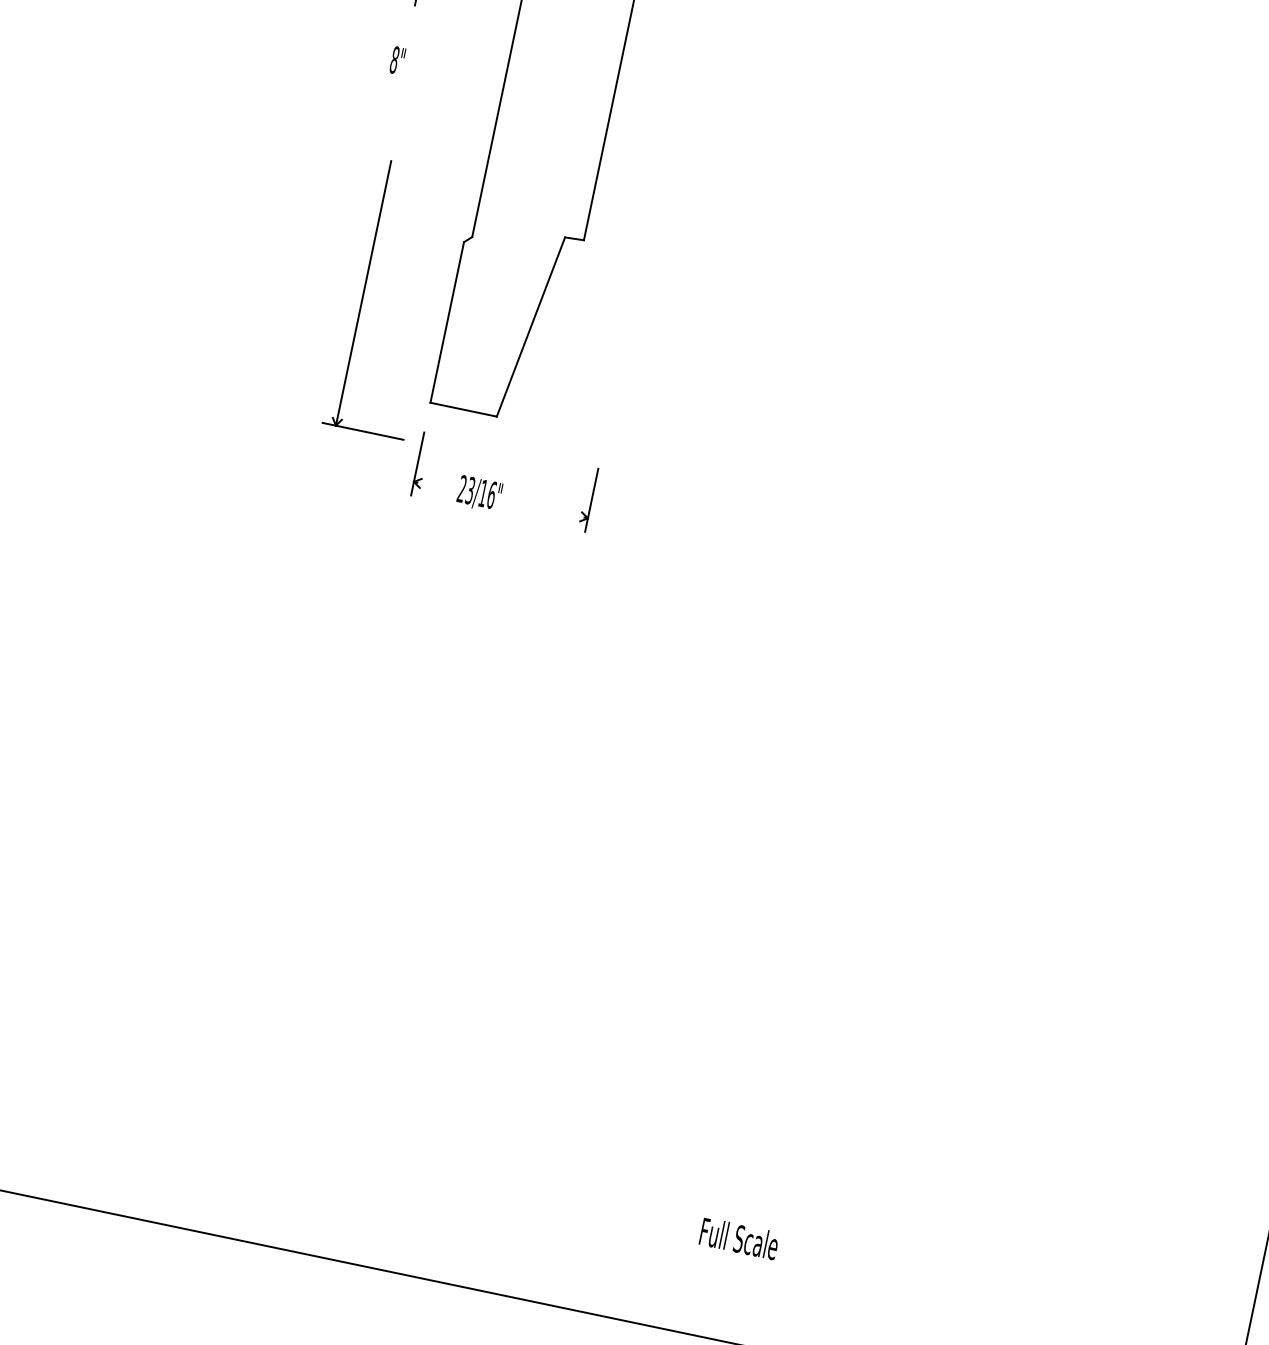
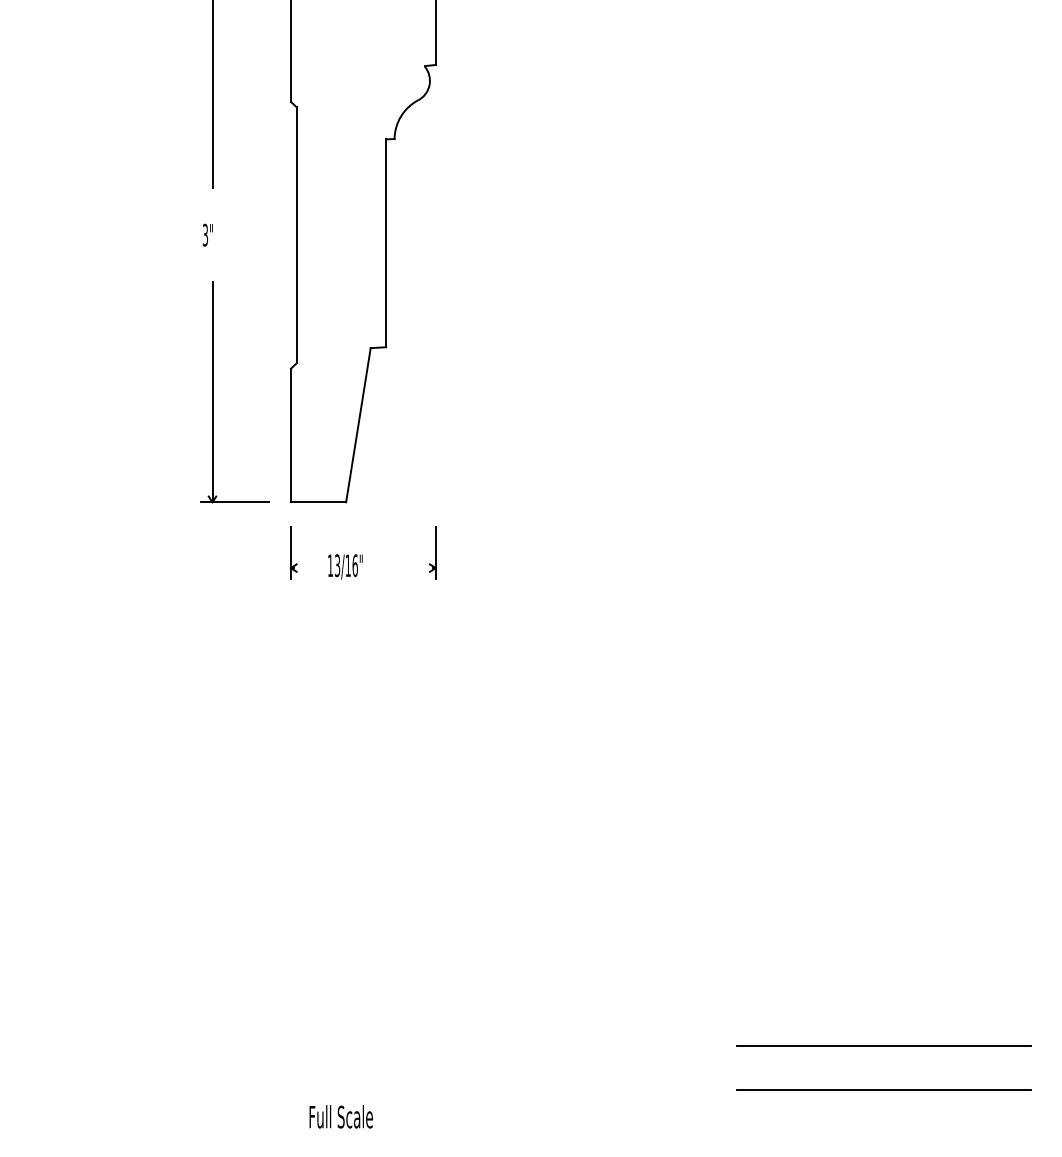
text: (394, 59) -> (205, 234), 8" -> 3"
part: (364, 293) -> (213, 392), moved
text: (462, 488) -> (330, 565), 23/16" -> 13/16"
line: (1006, 1205) -> (883, 1045), added
text: (738, 1238) -> (340, 1116), moved
line: (995, 1259) -> (883, 1090), added

